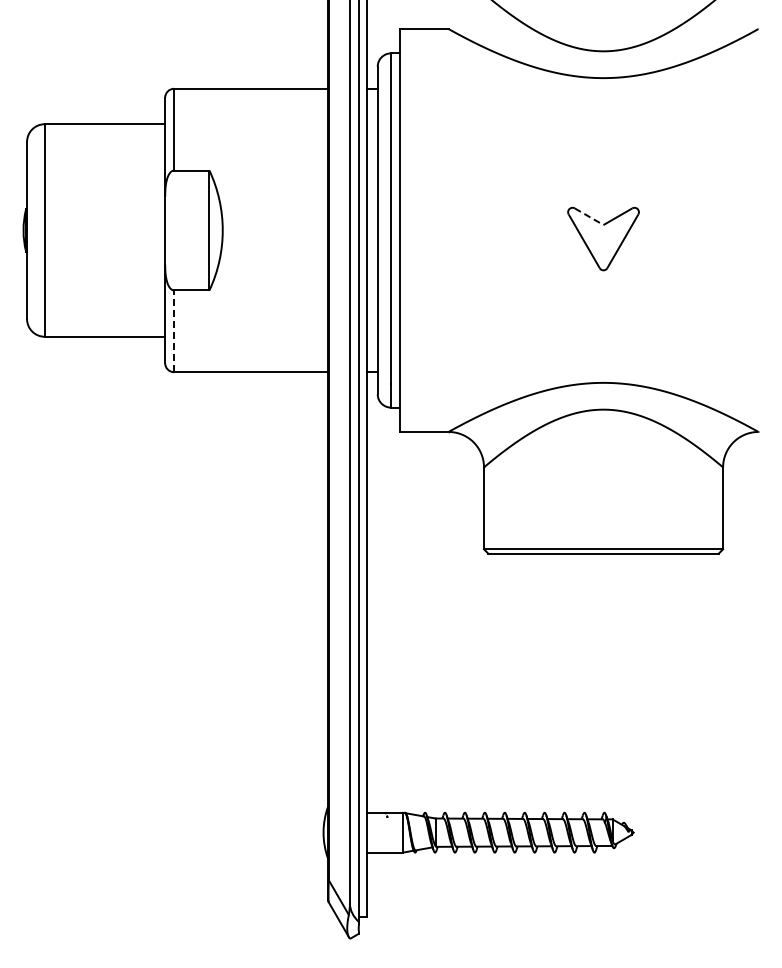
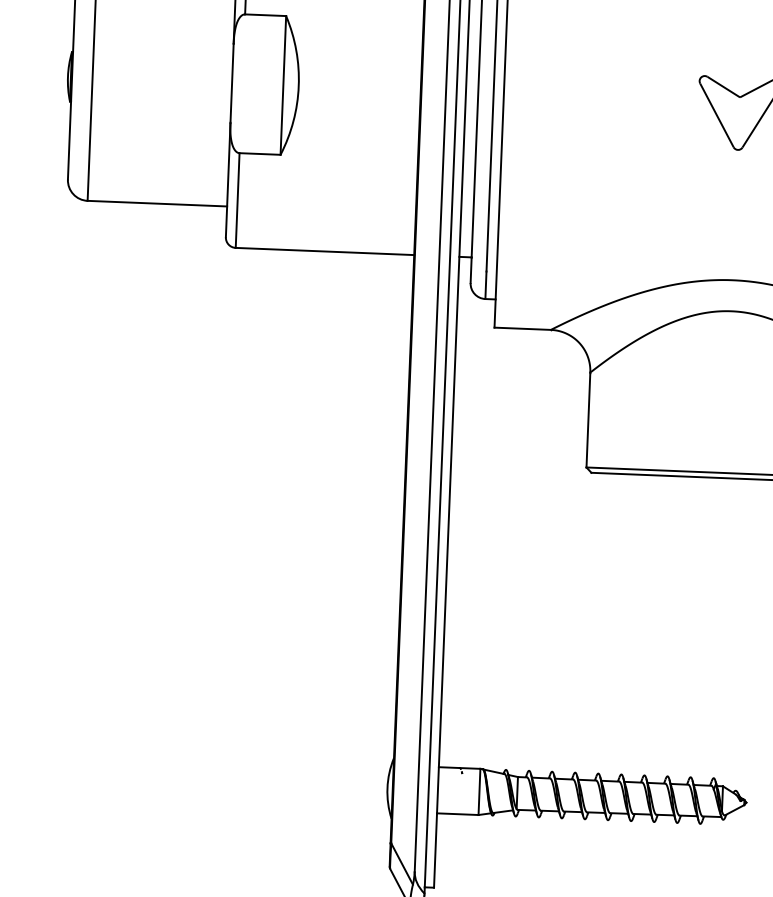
line: (589, 216) -> (724, 86), dashed -> solid
line: (174, 331) -> (238, 200), dashed -> solid

